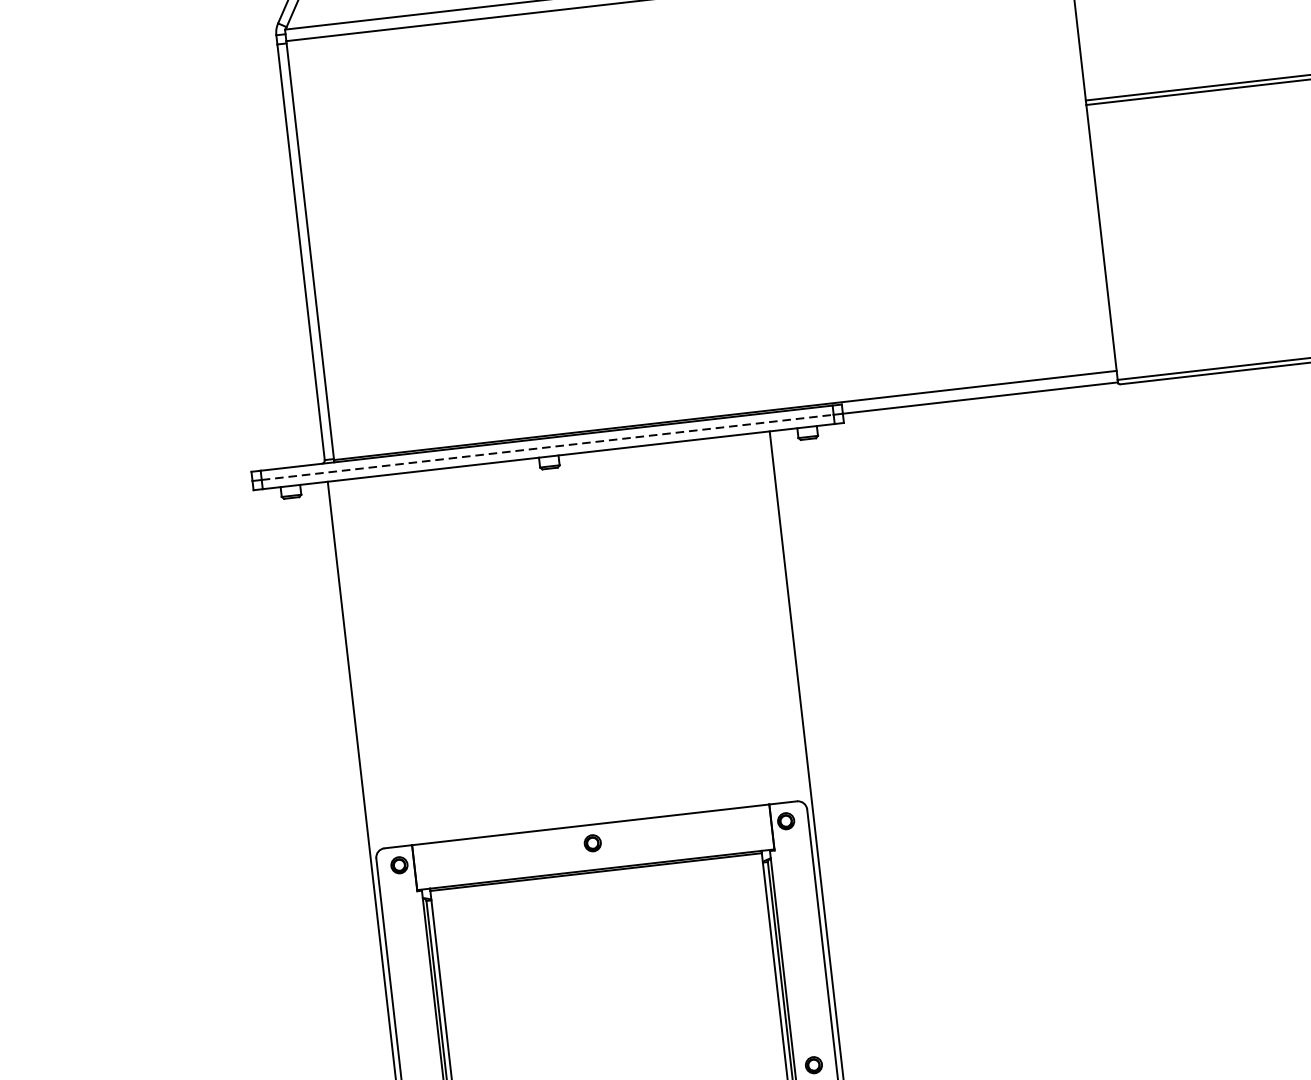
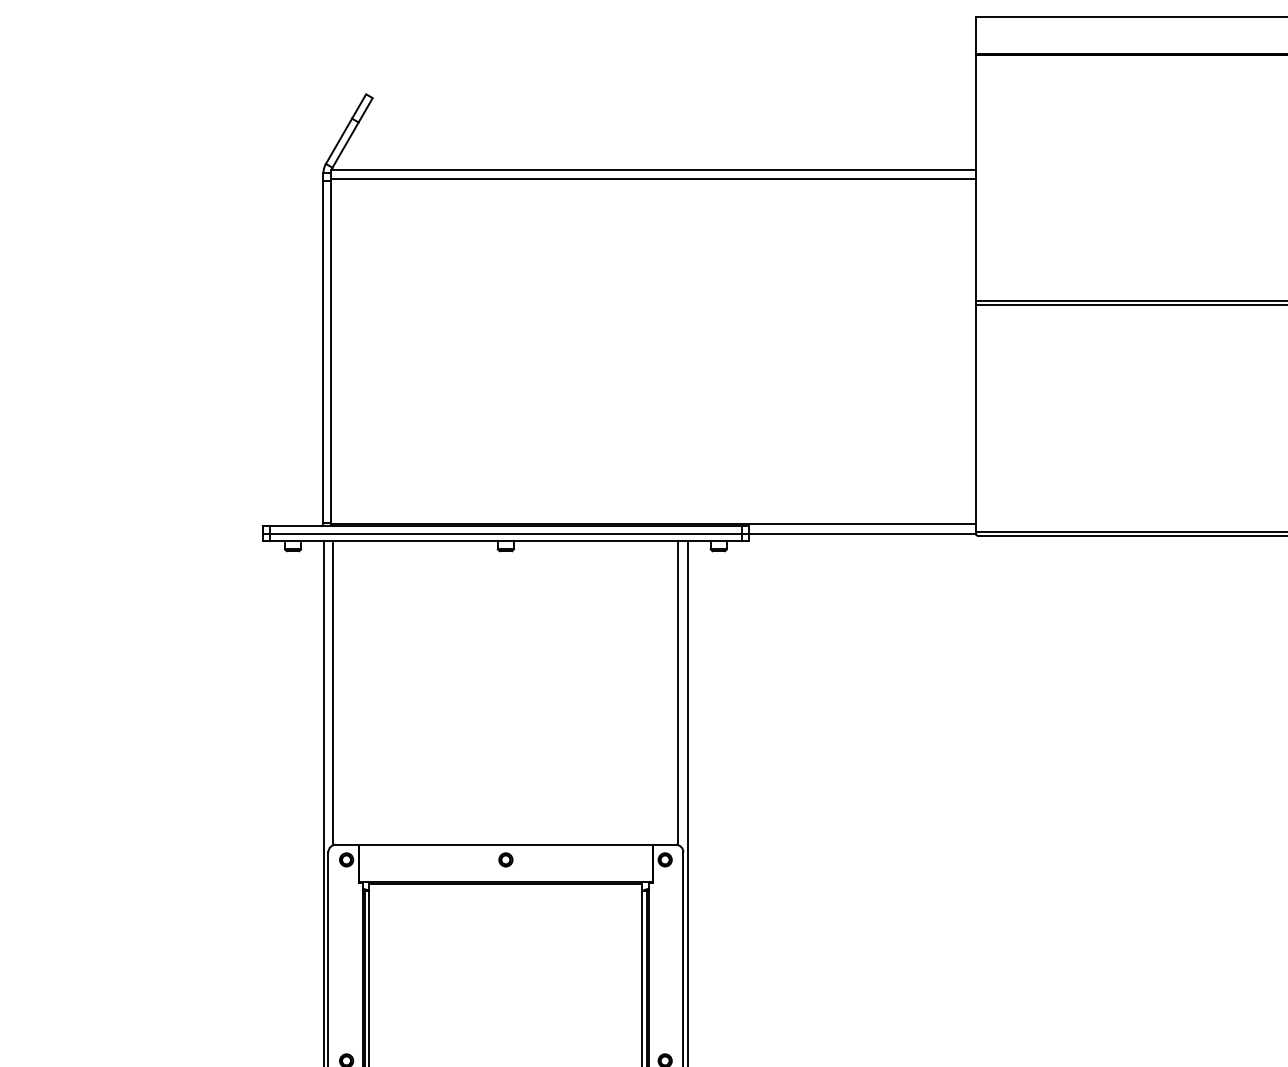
line: (547, 447) -> (505, 533), dashed -> solid
line: (779, 617) -> (678, 693), added
line: (360, 665) -> (333, 693), added

